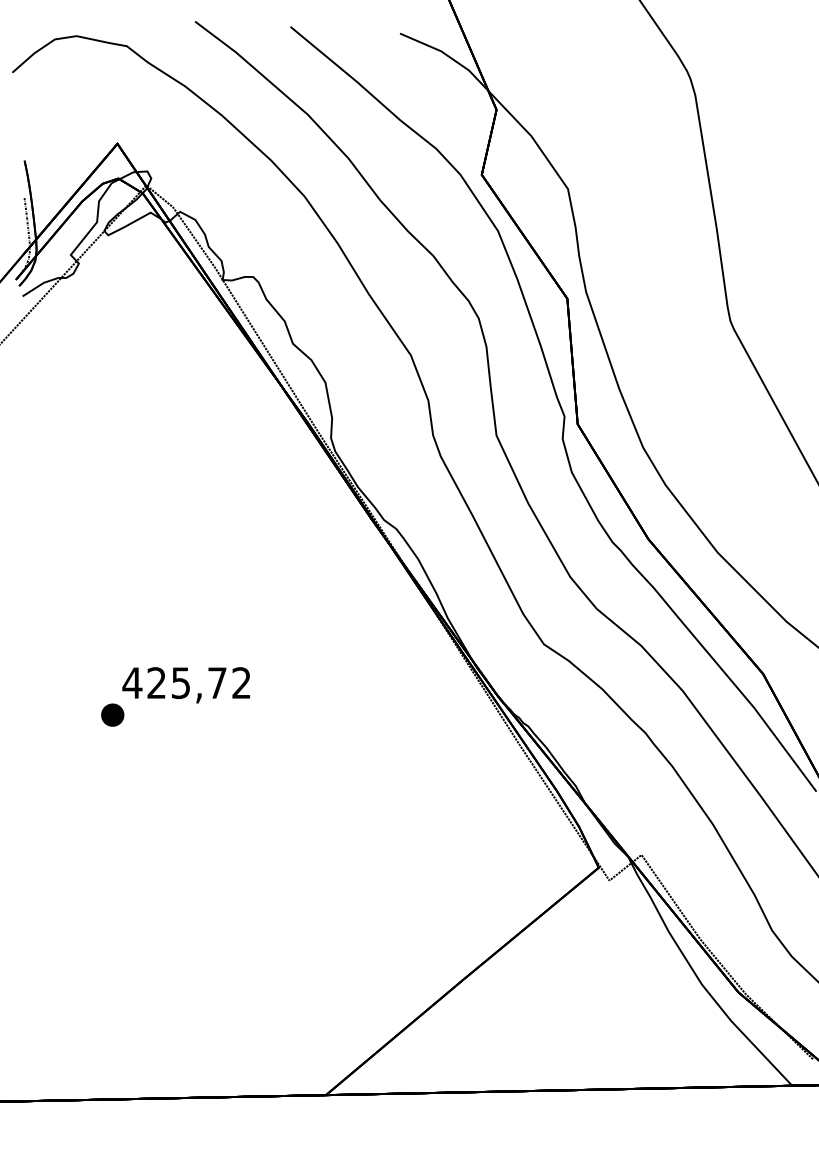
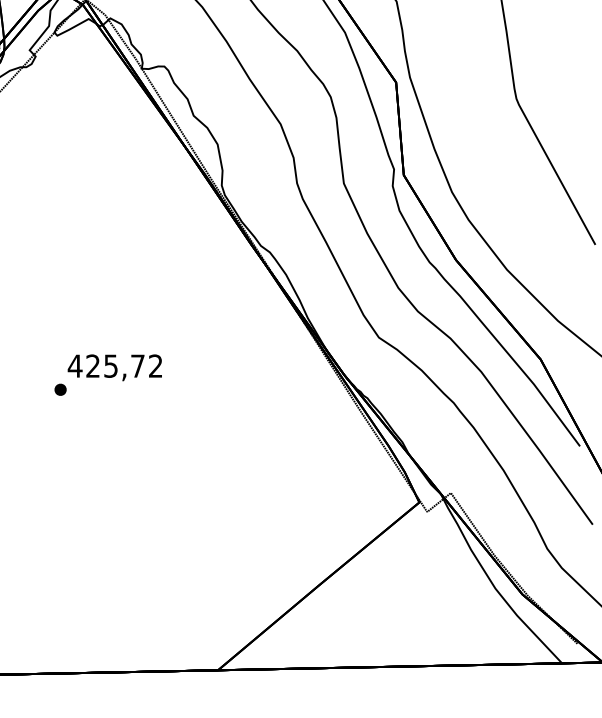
part: (112, 714) -> (60, 389), size x0.71

